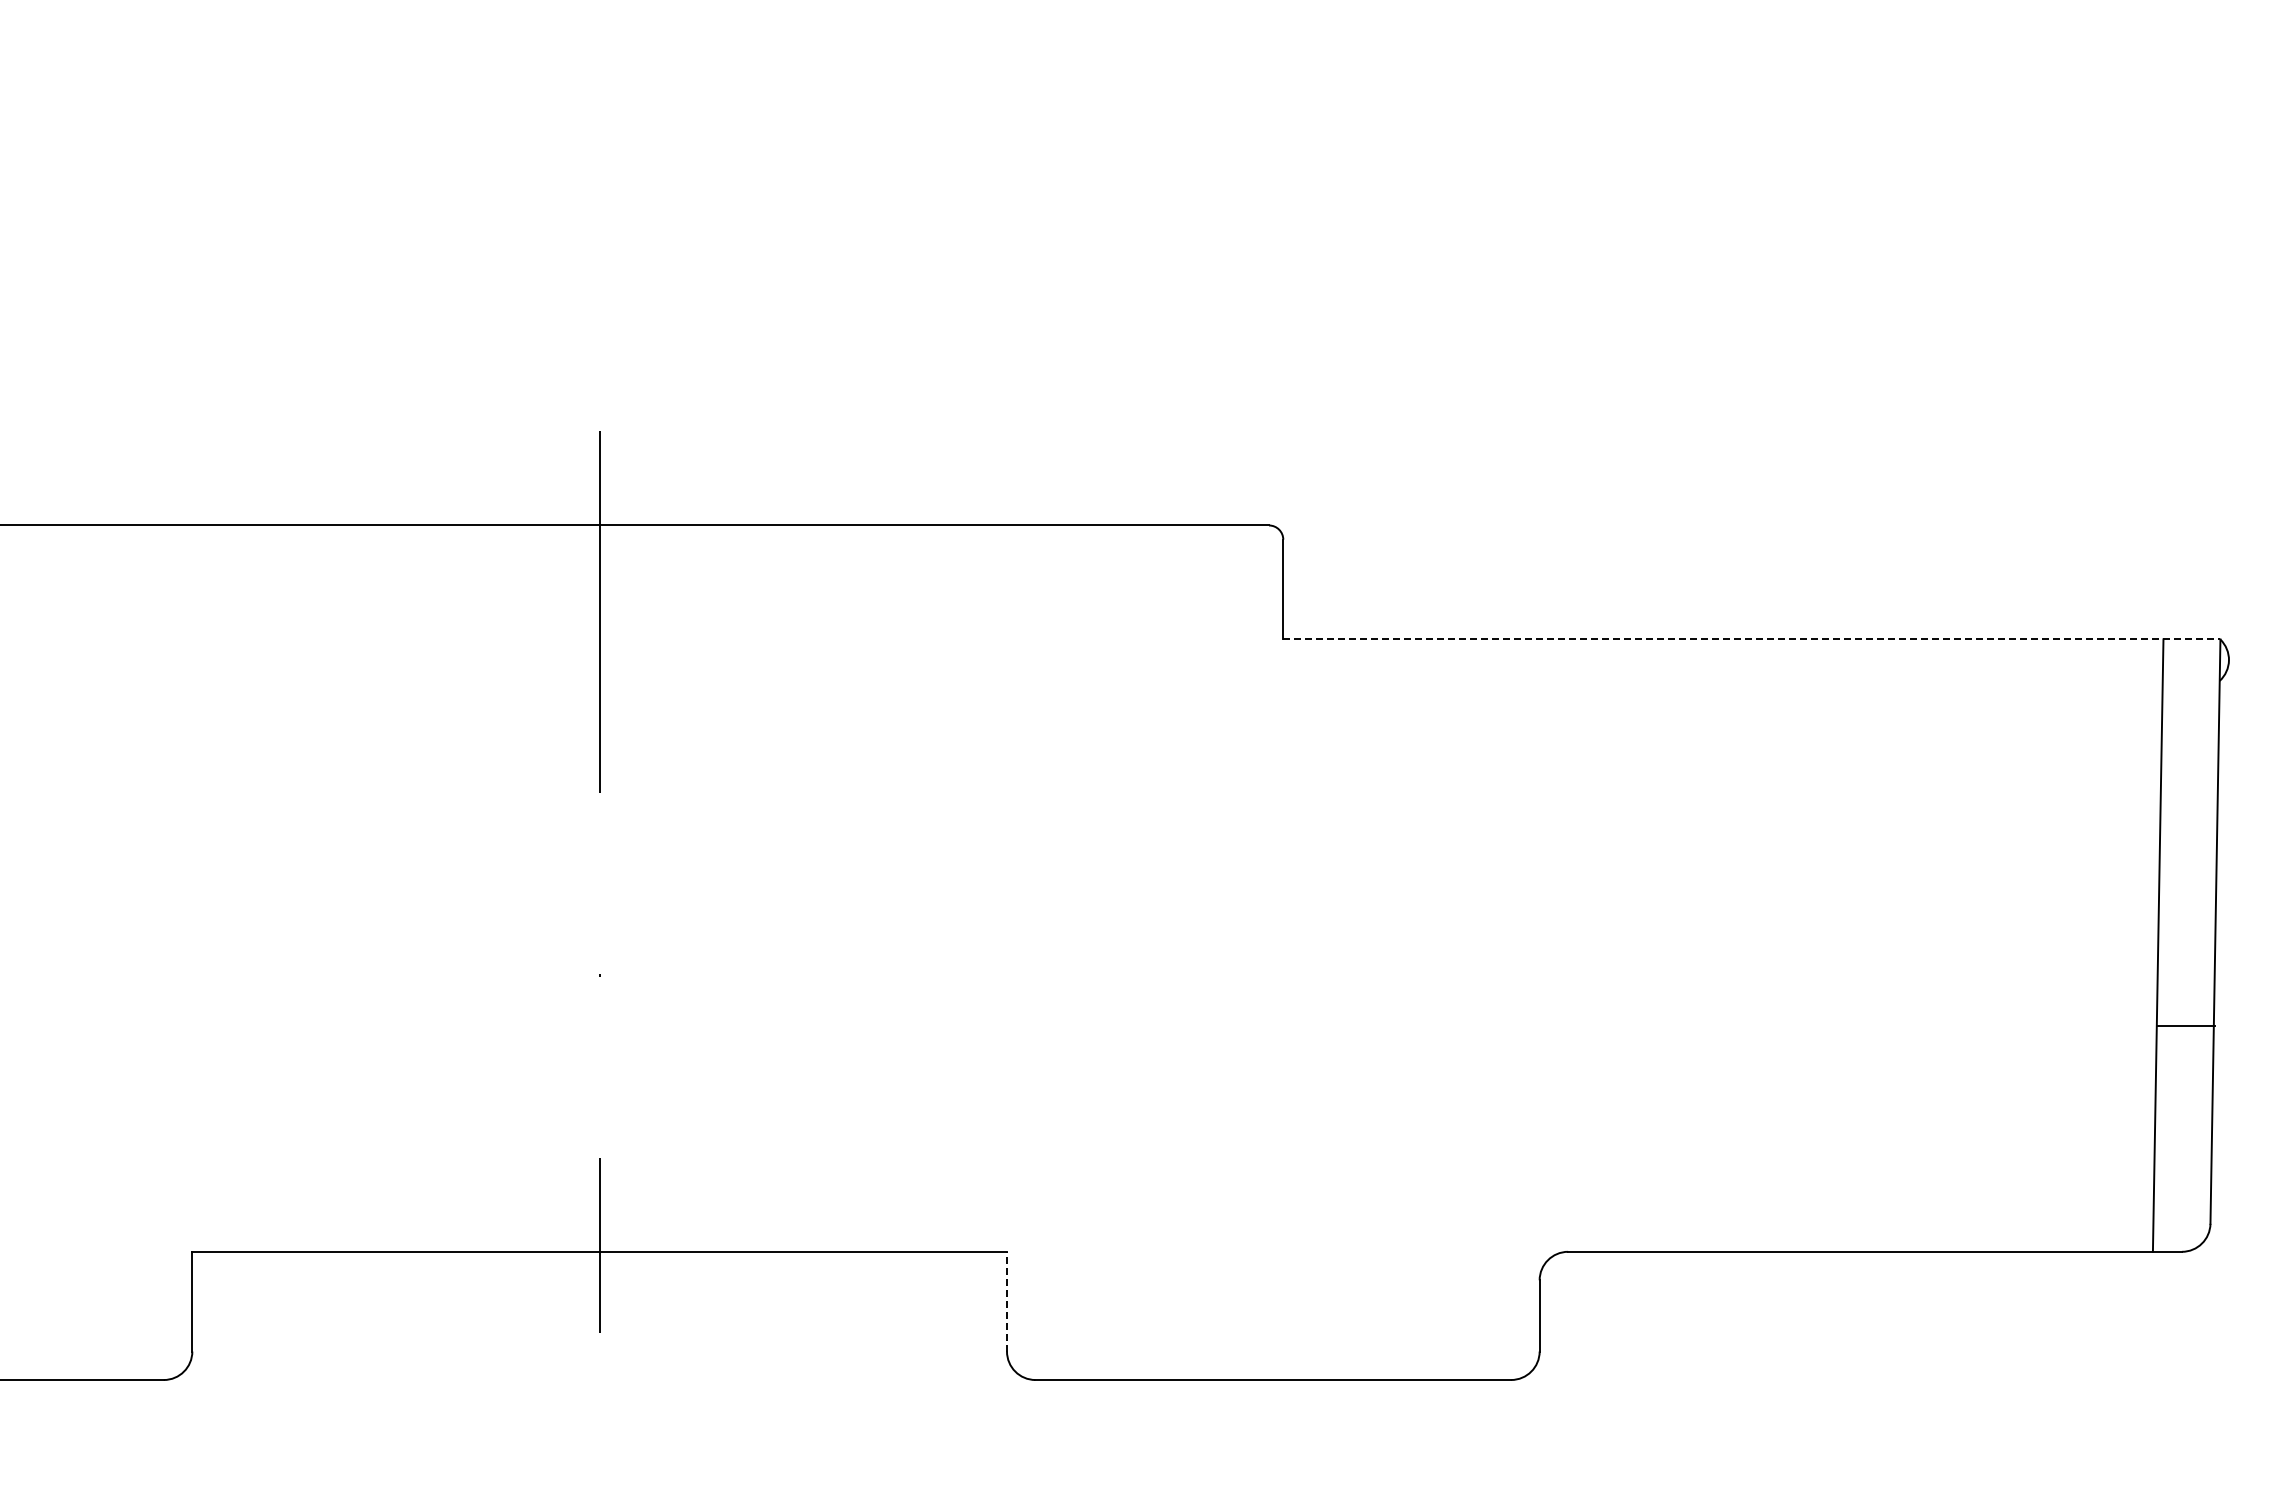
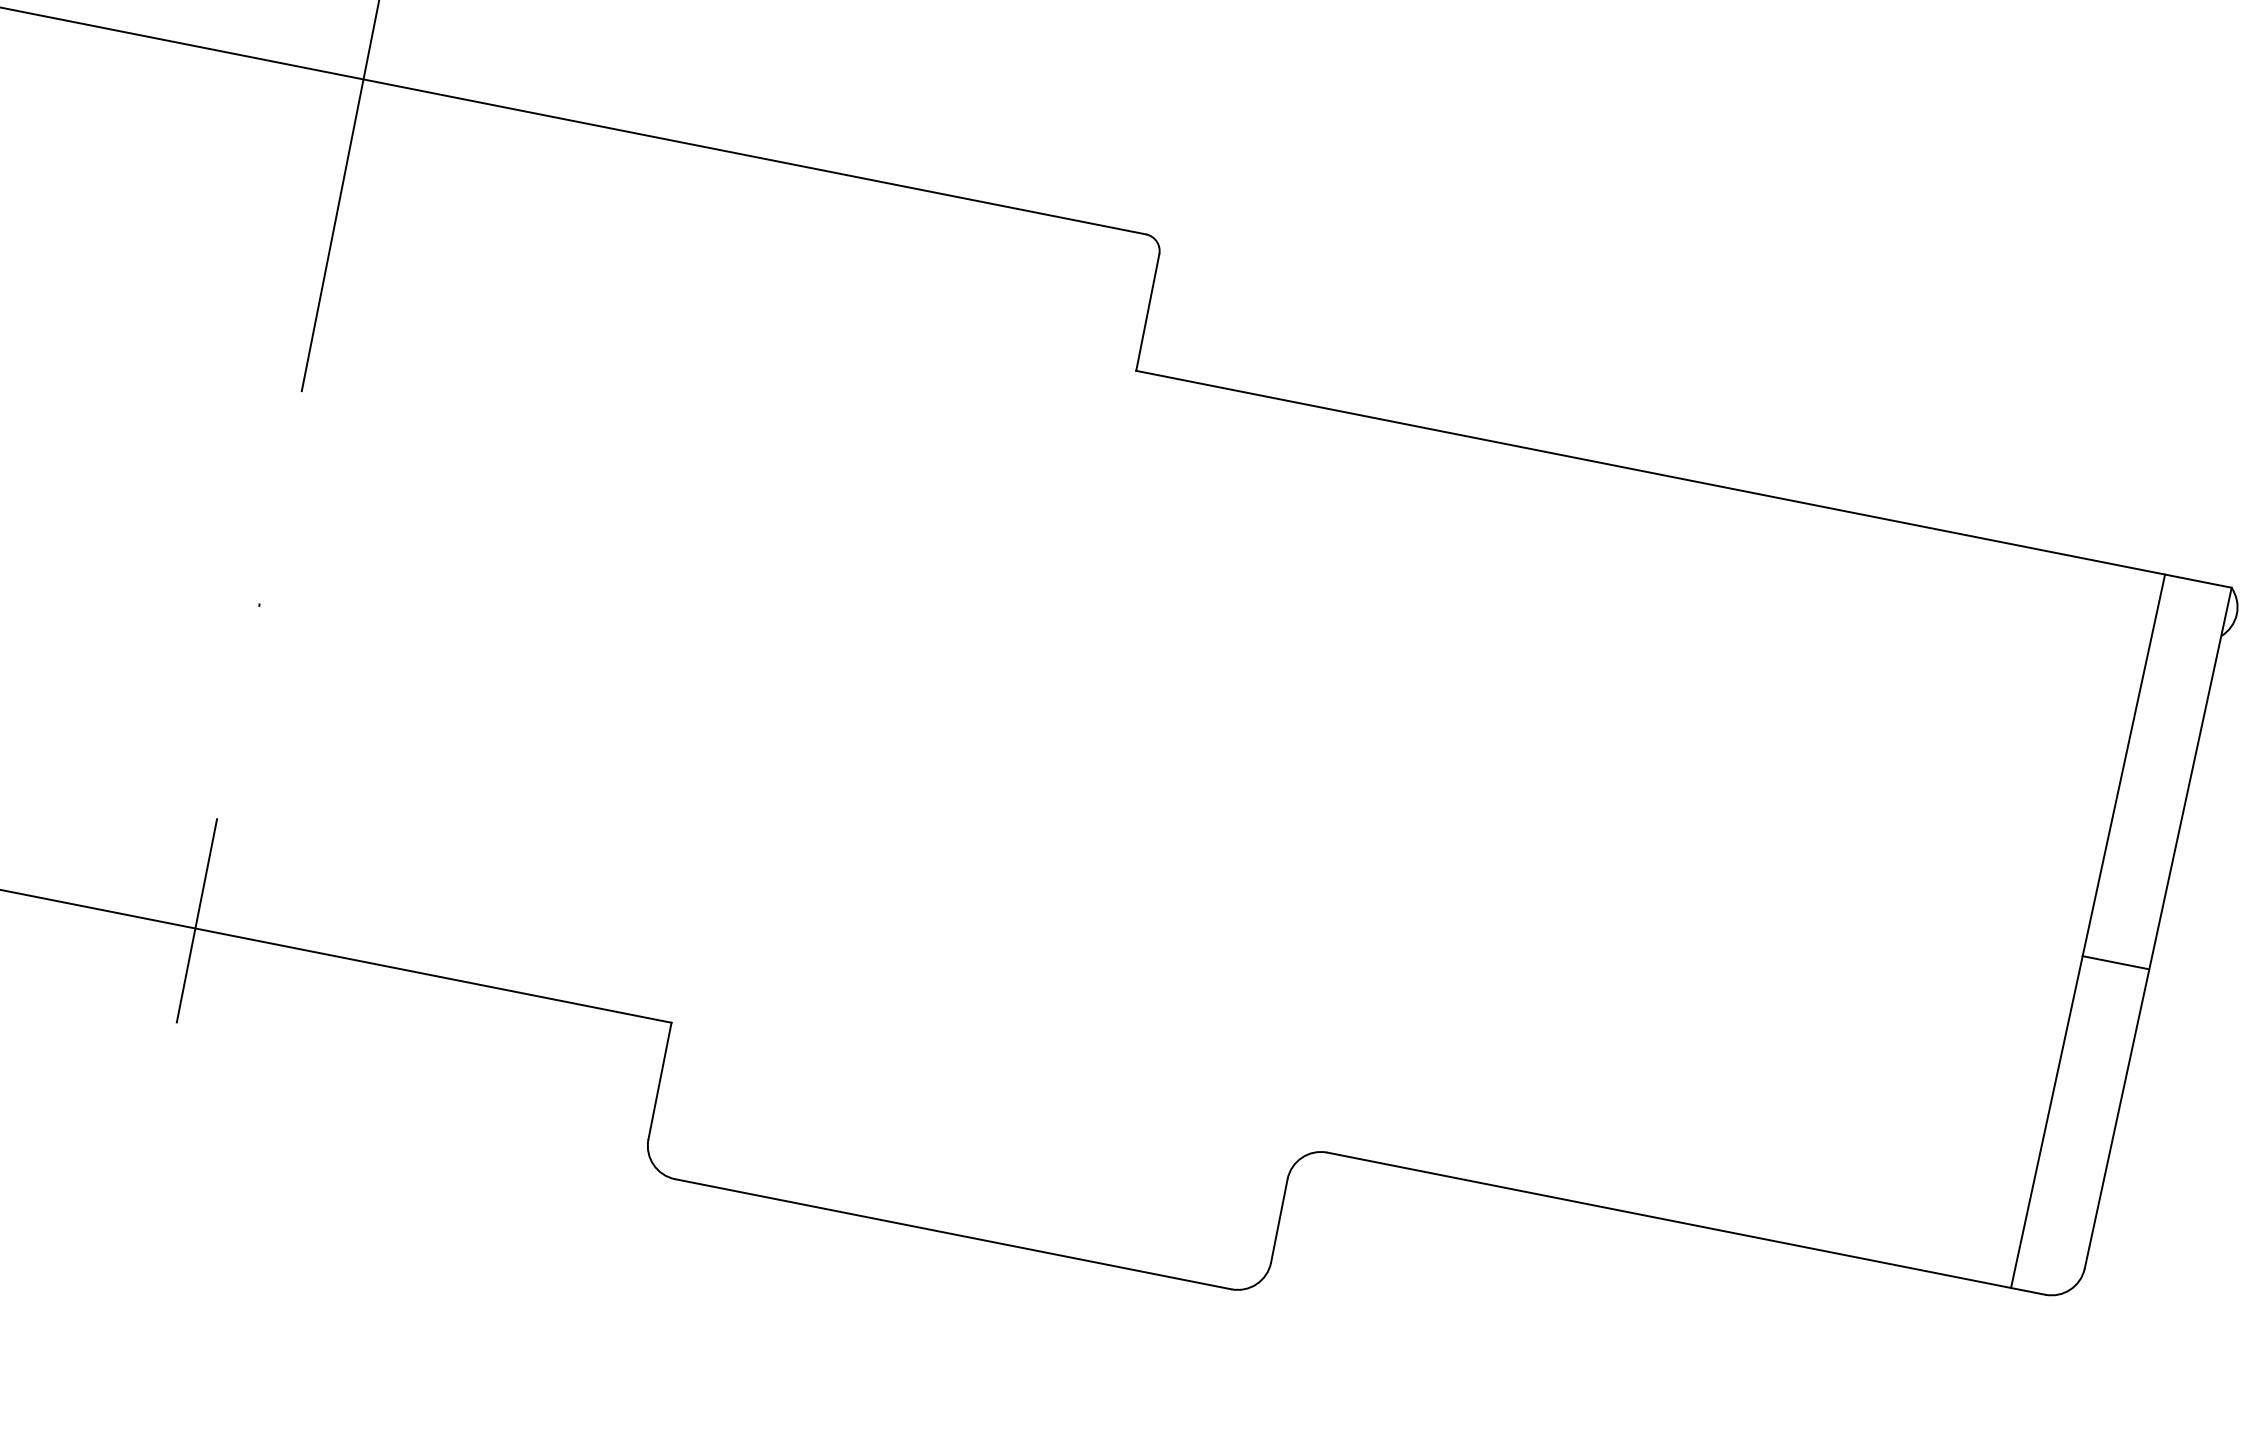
line: (1751, 639) -> (1683, 479), dashed -> solid
line: (2185, 1025) -> (2115, 961), moved
line: (1007, 1301) -> (660, 1080), dashed -> solid

